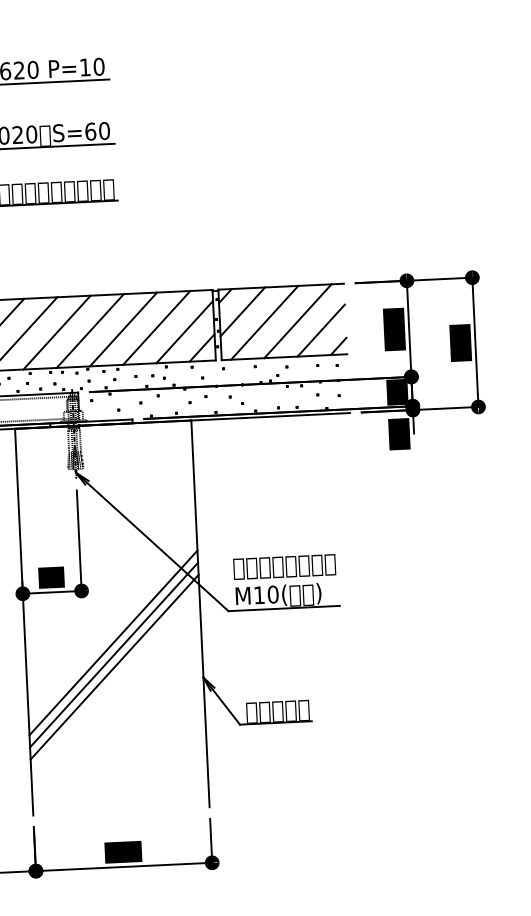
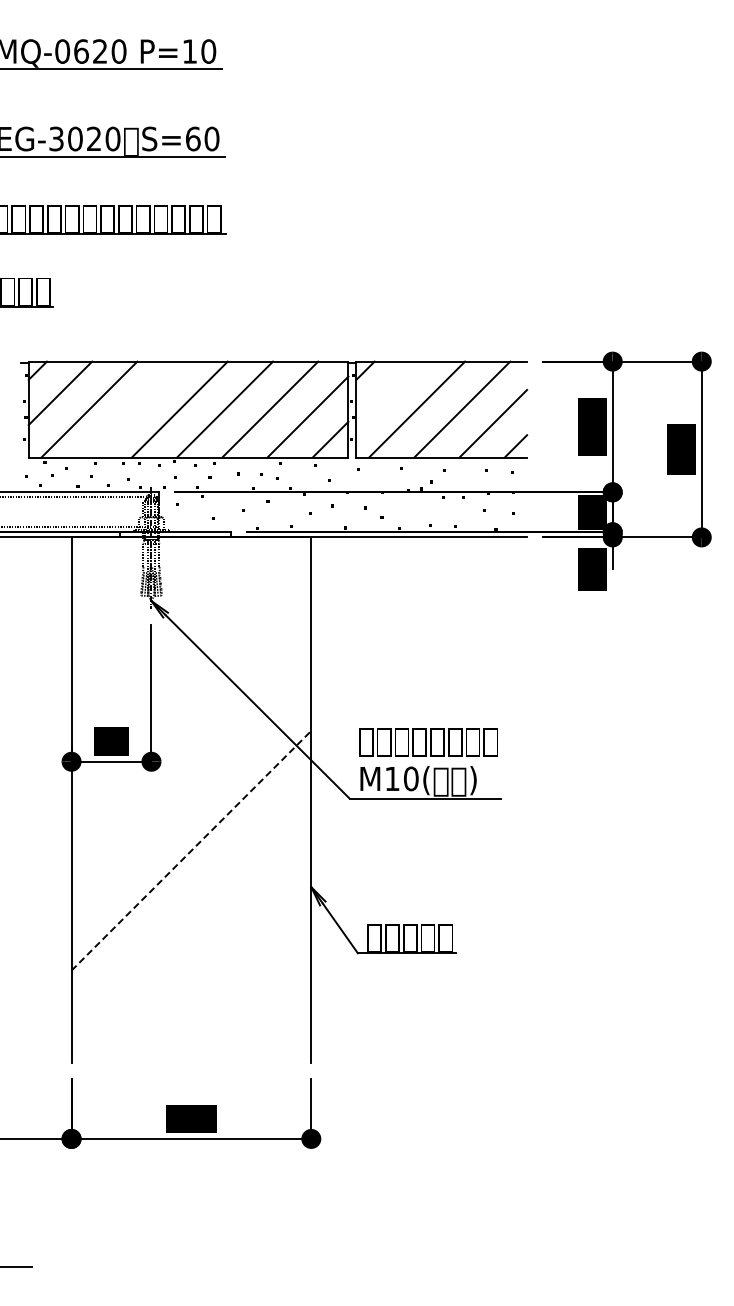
line: (242, 312) -> (387, 393), removed
line: (56, 332) -> (134, 409), removed
line: (113, 643) -> (191, 834), removed
line: (114, 654) -> (191, 850), solid -> dashed
line: (114, 667) -> (191, 867), removed

